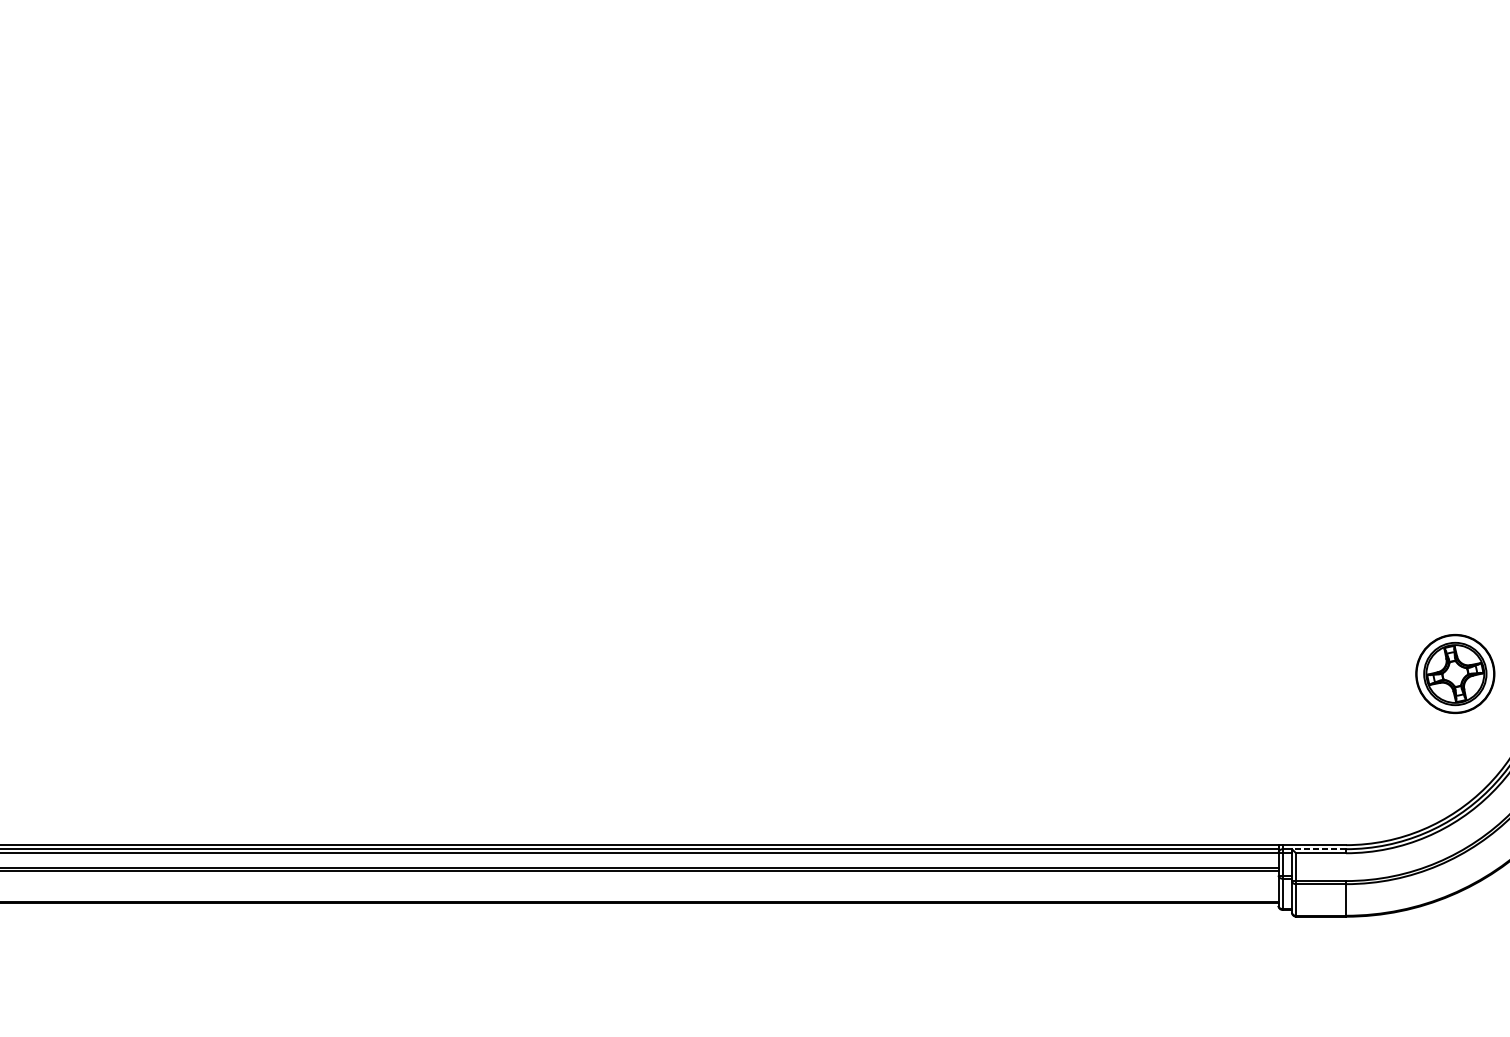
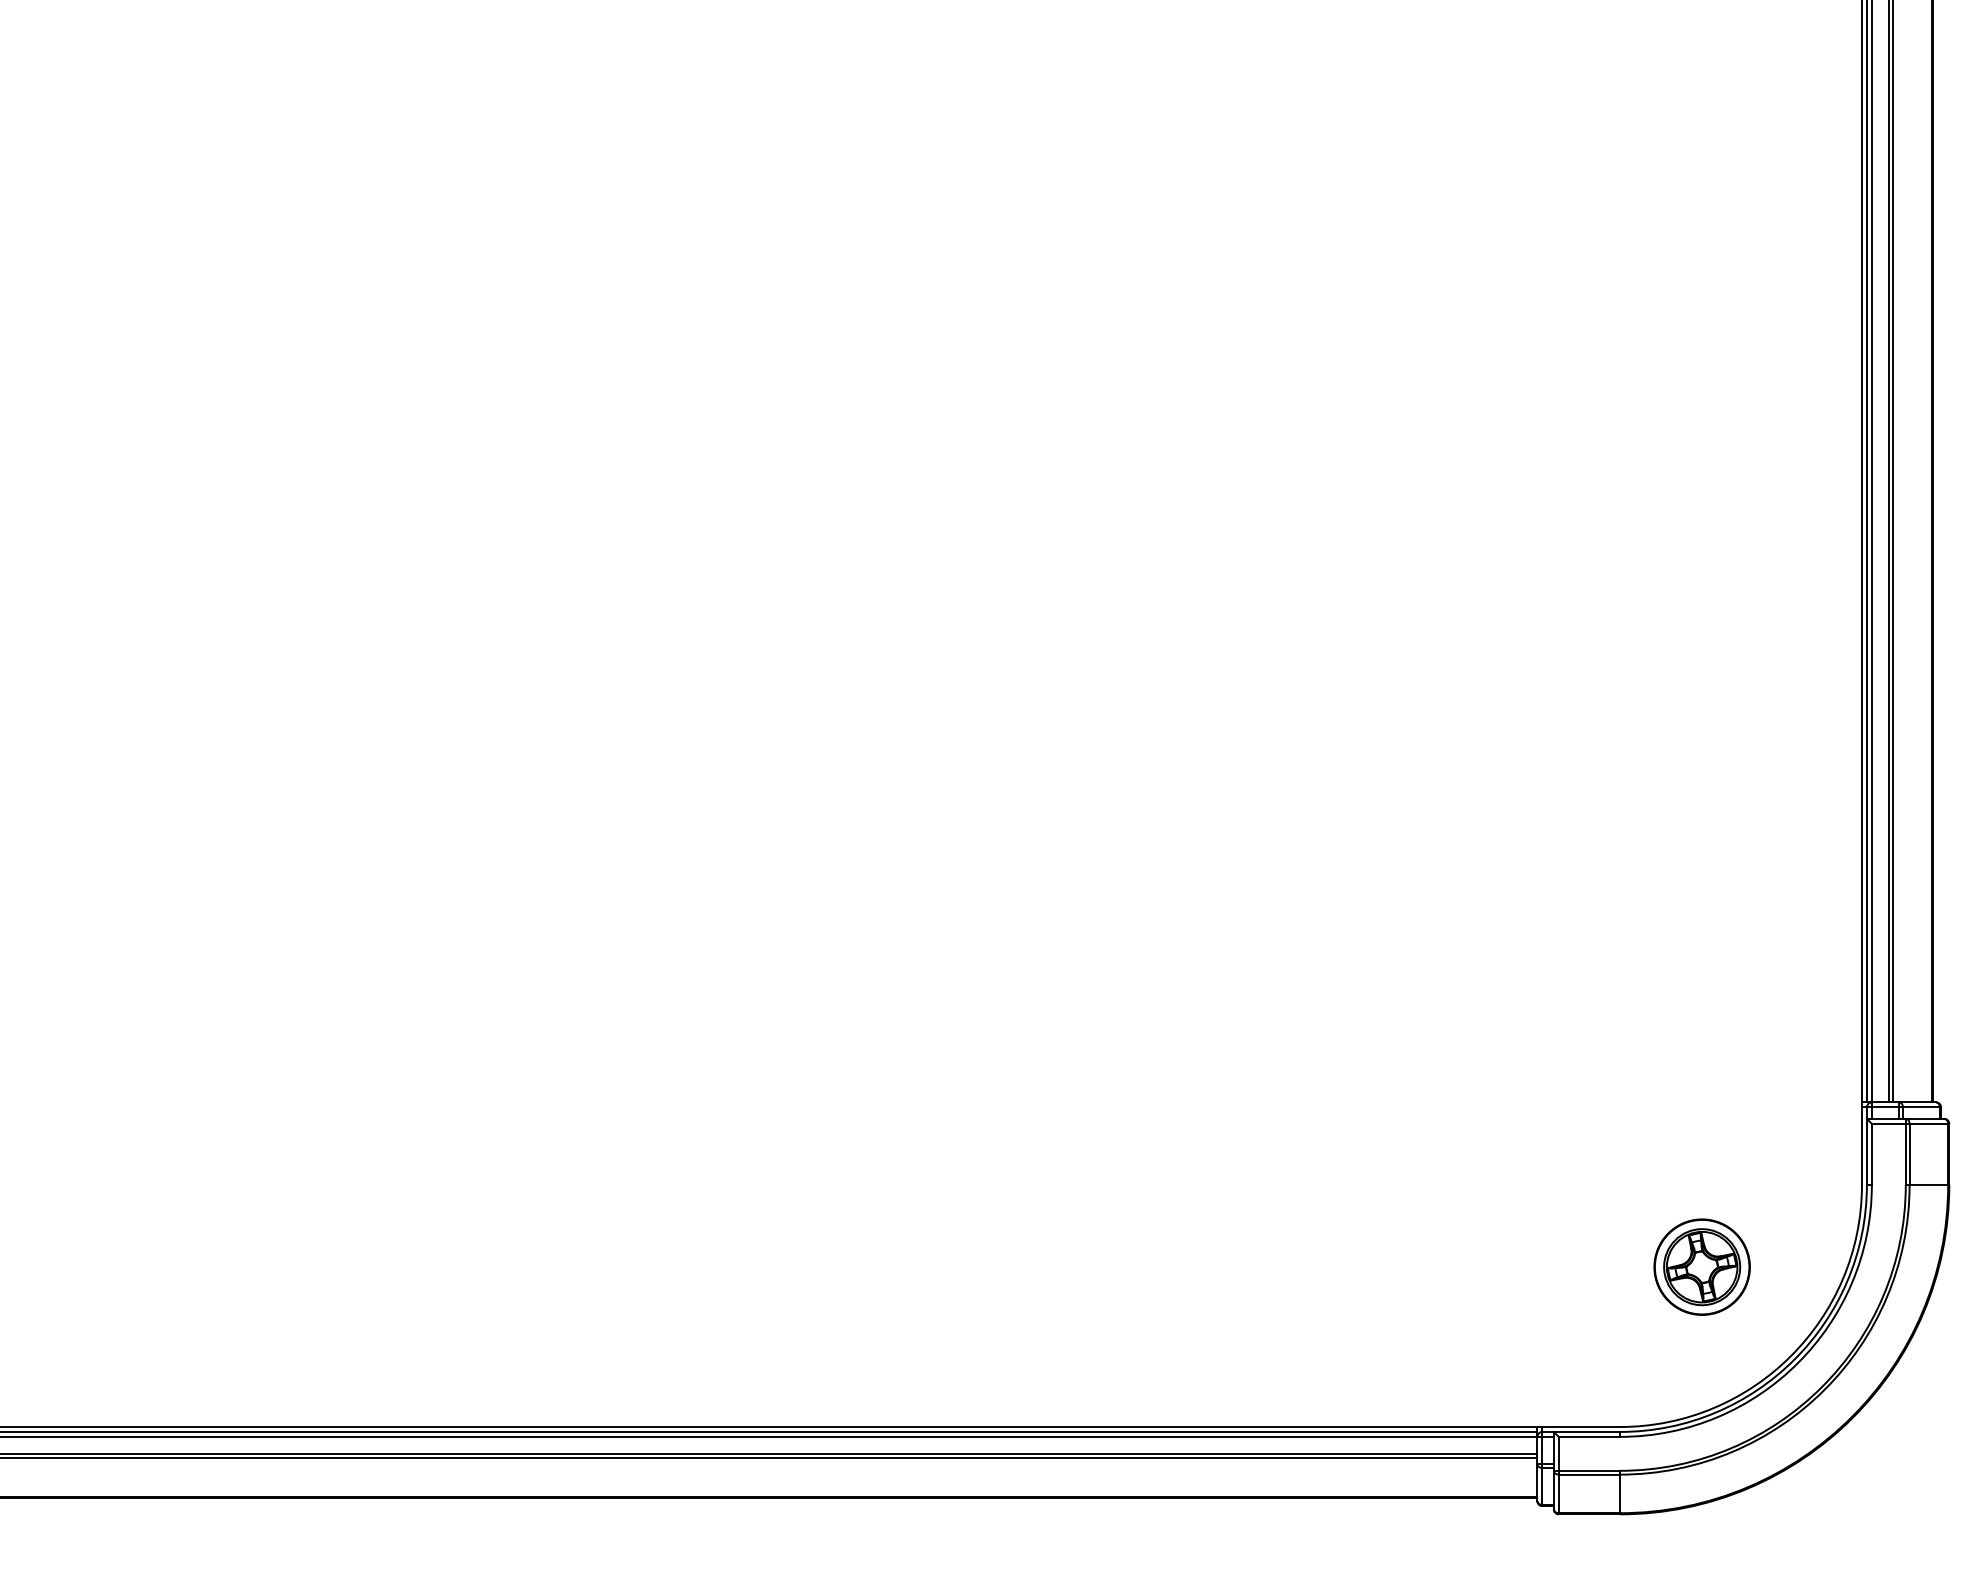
part: (1454, 673) -> (1701, 1266), moved
line: (1318, 848) -> (1586, 1431), dashed -> solid

